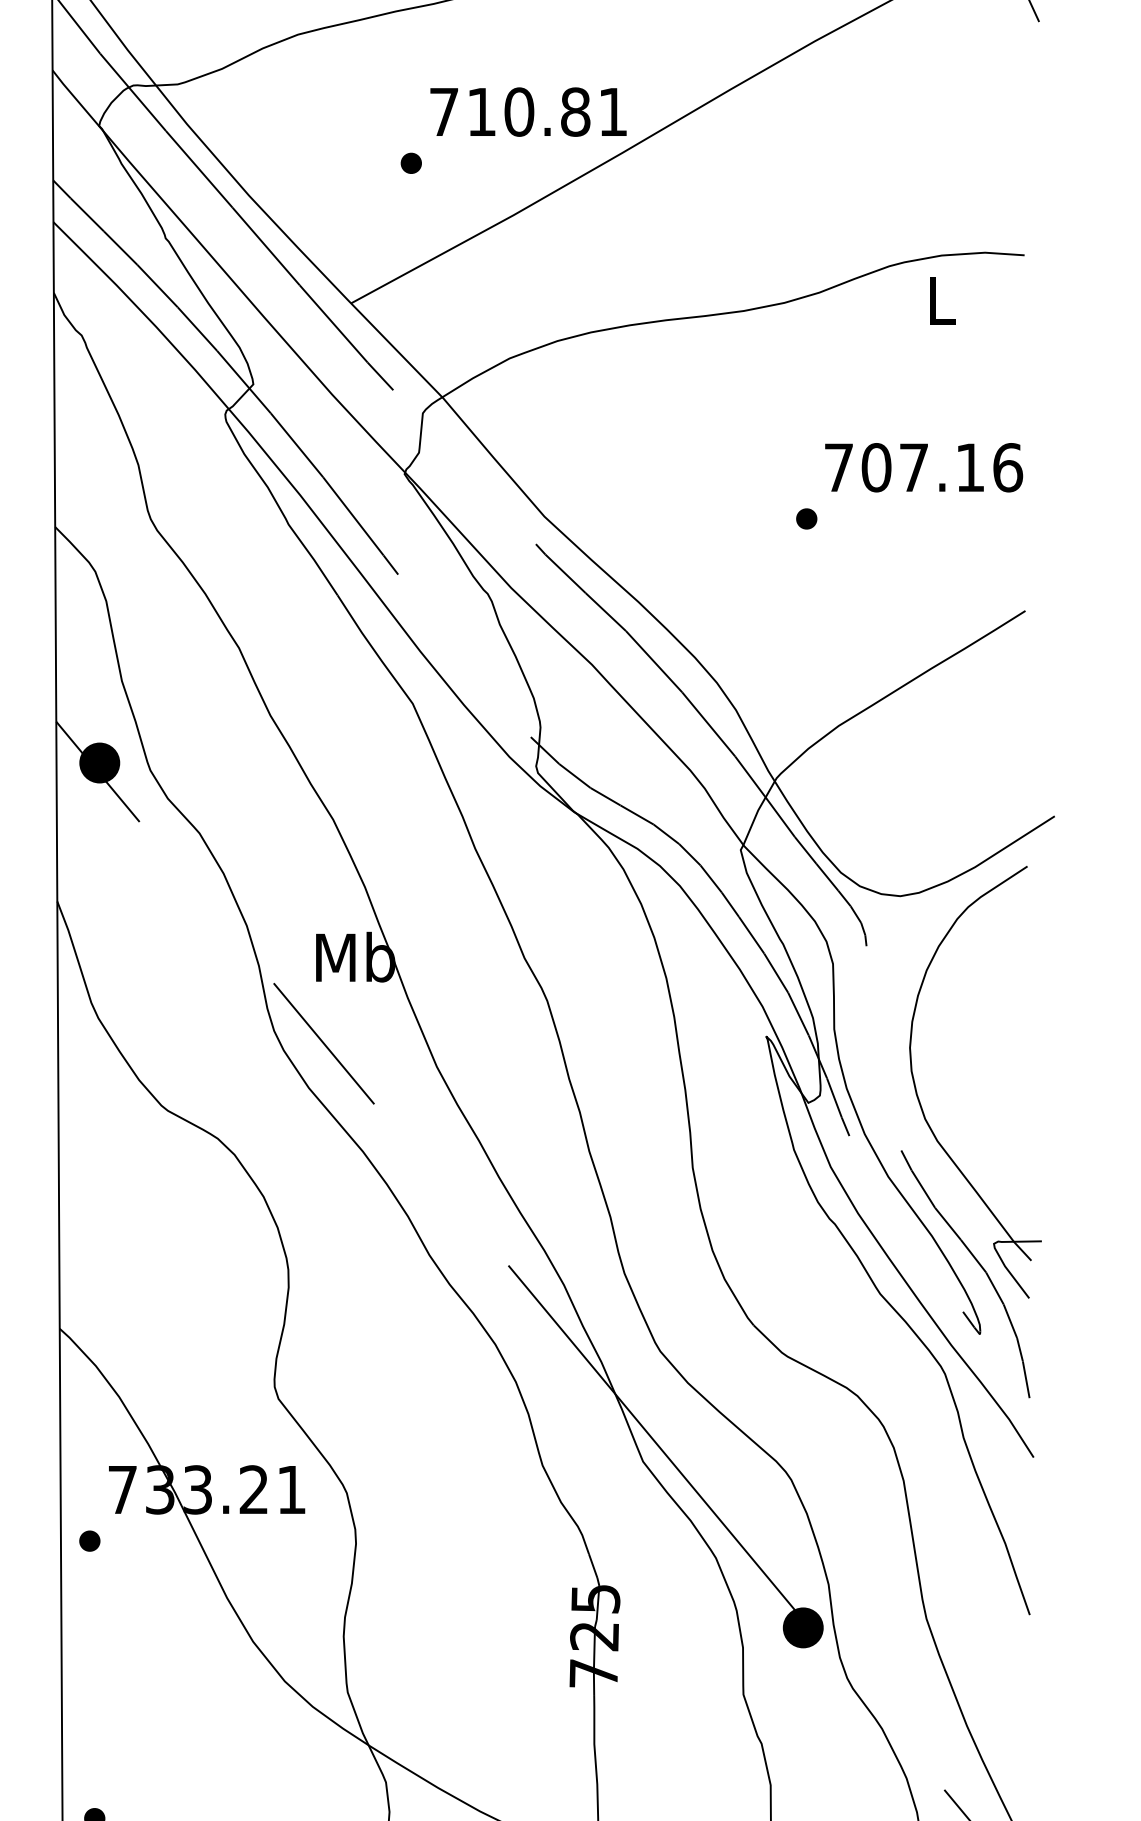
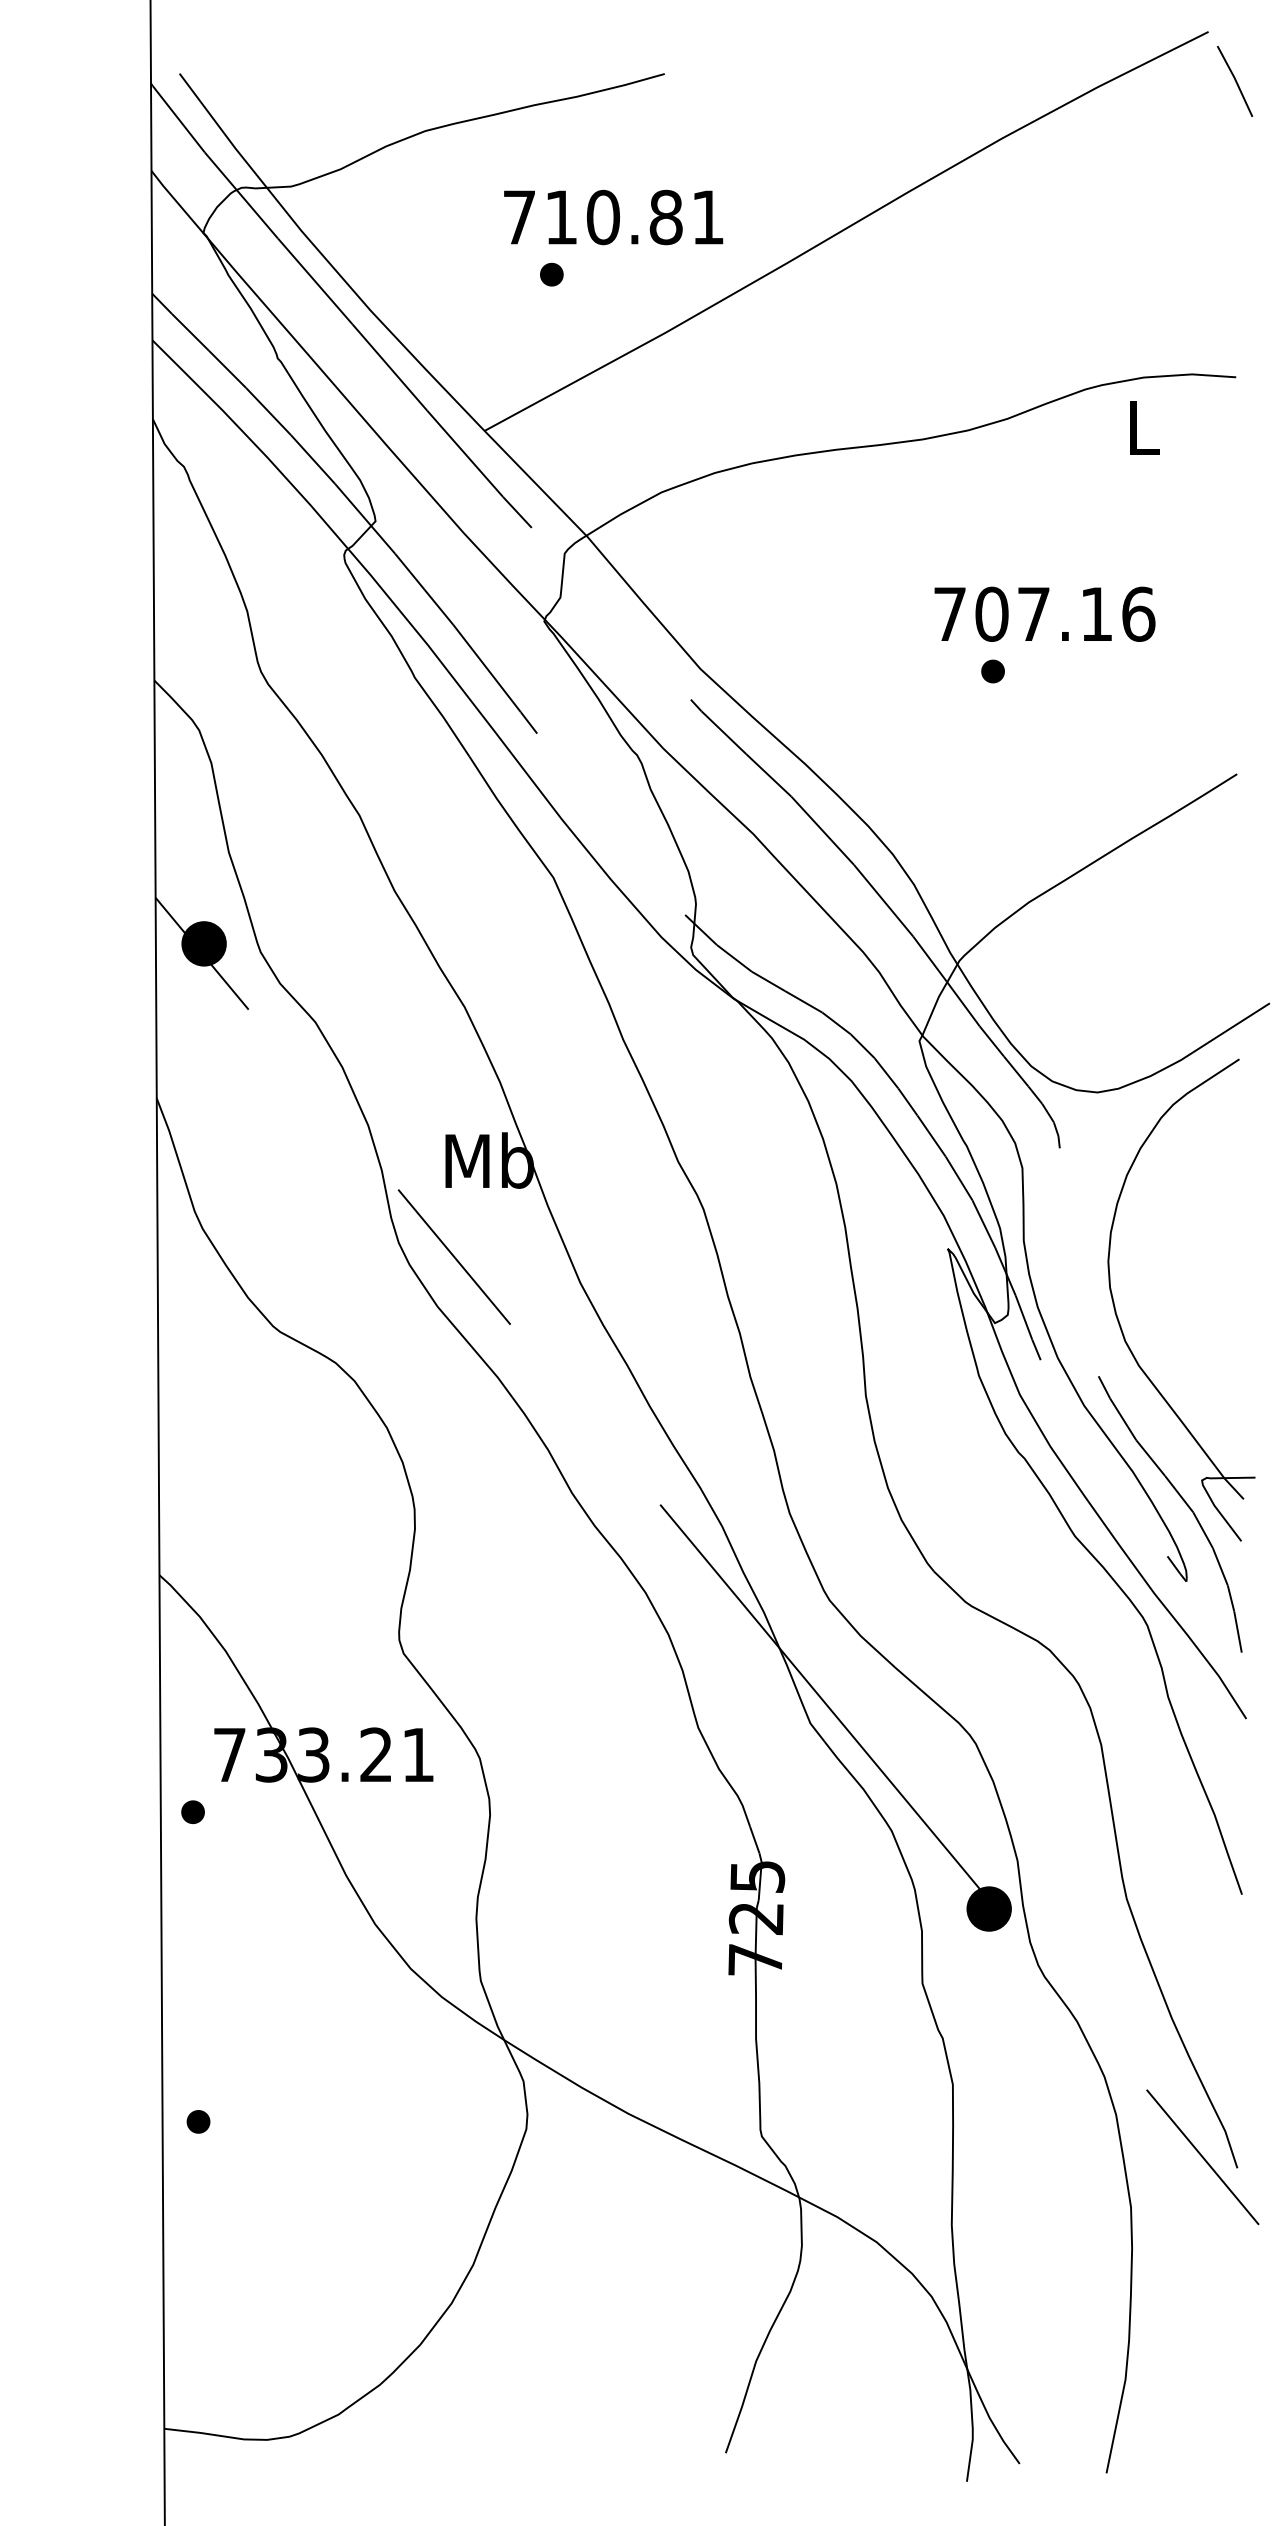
text: (528, 112) -> (613, 217), moved
text: (923, 466) -> (1044, 613), moved

